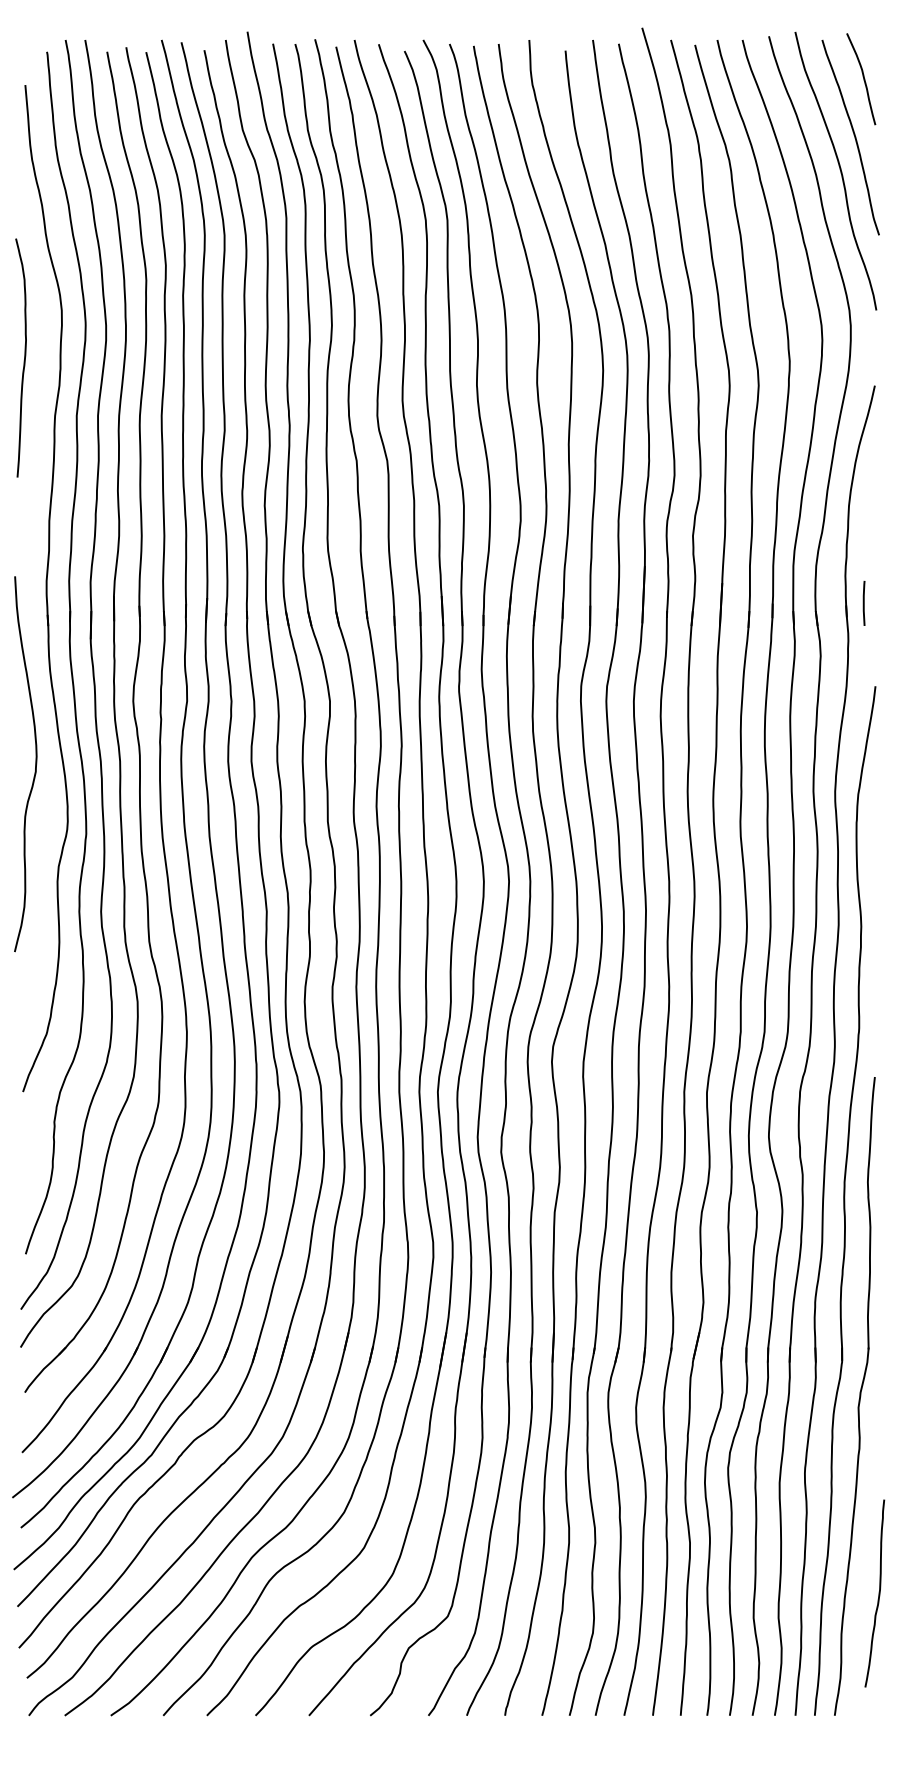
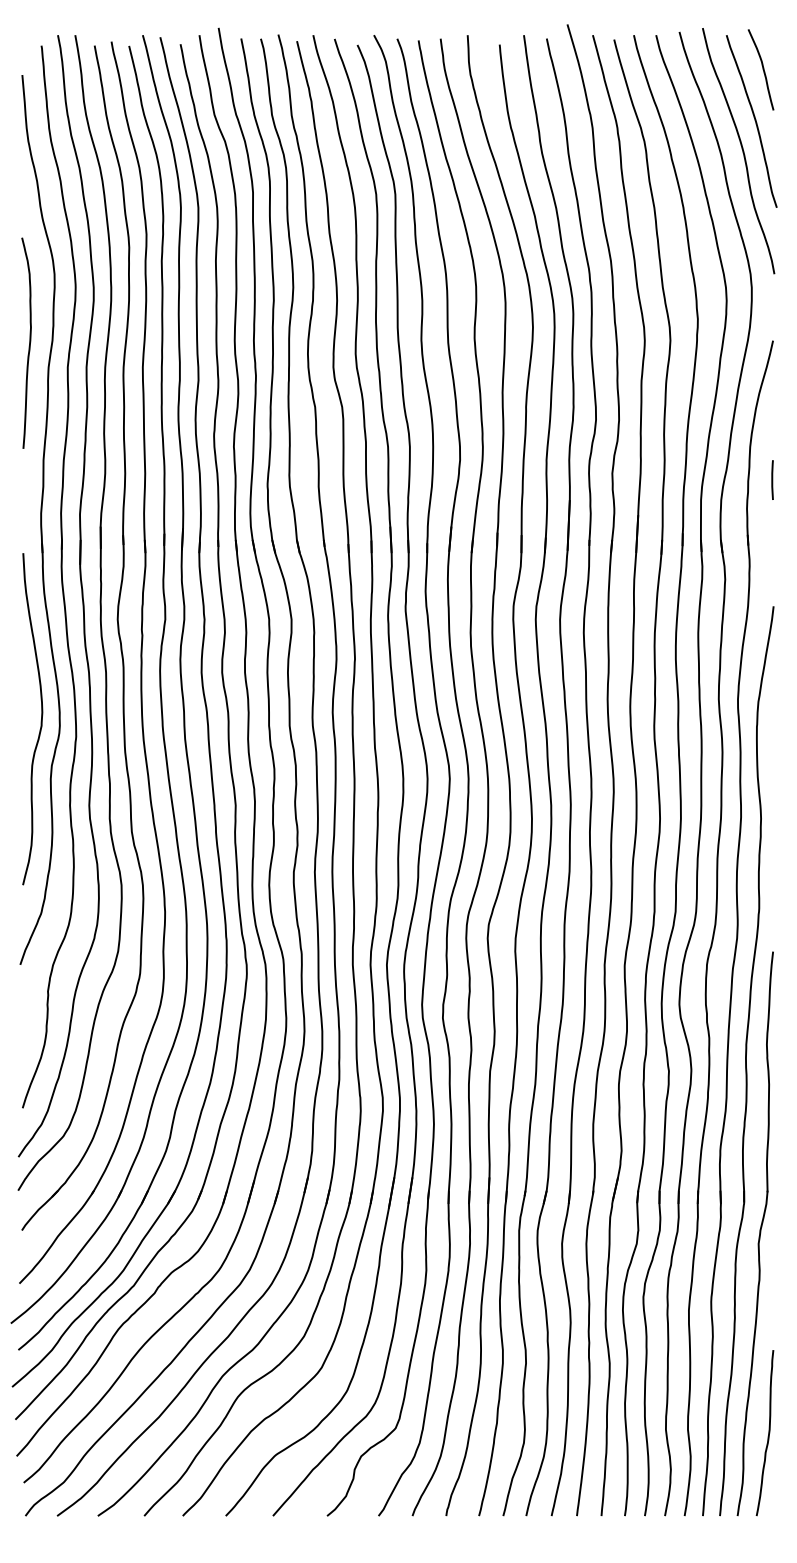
curve: (24, 357) -> (29, 342), moved
line: (864, 602) -> (772, 479), moved
curve: (34, 766) -> (40, 721), moved
curve: (878, 1594) -> (768, 1433), moved

